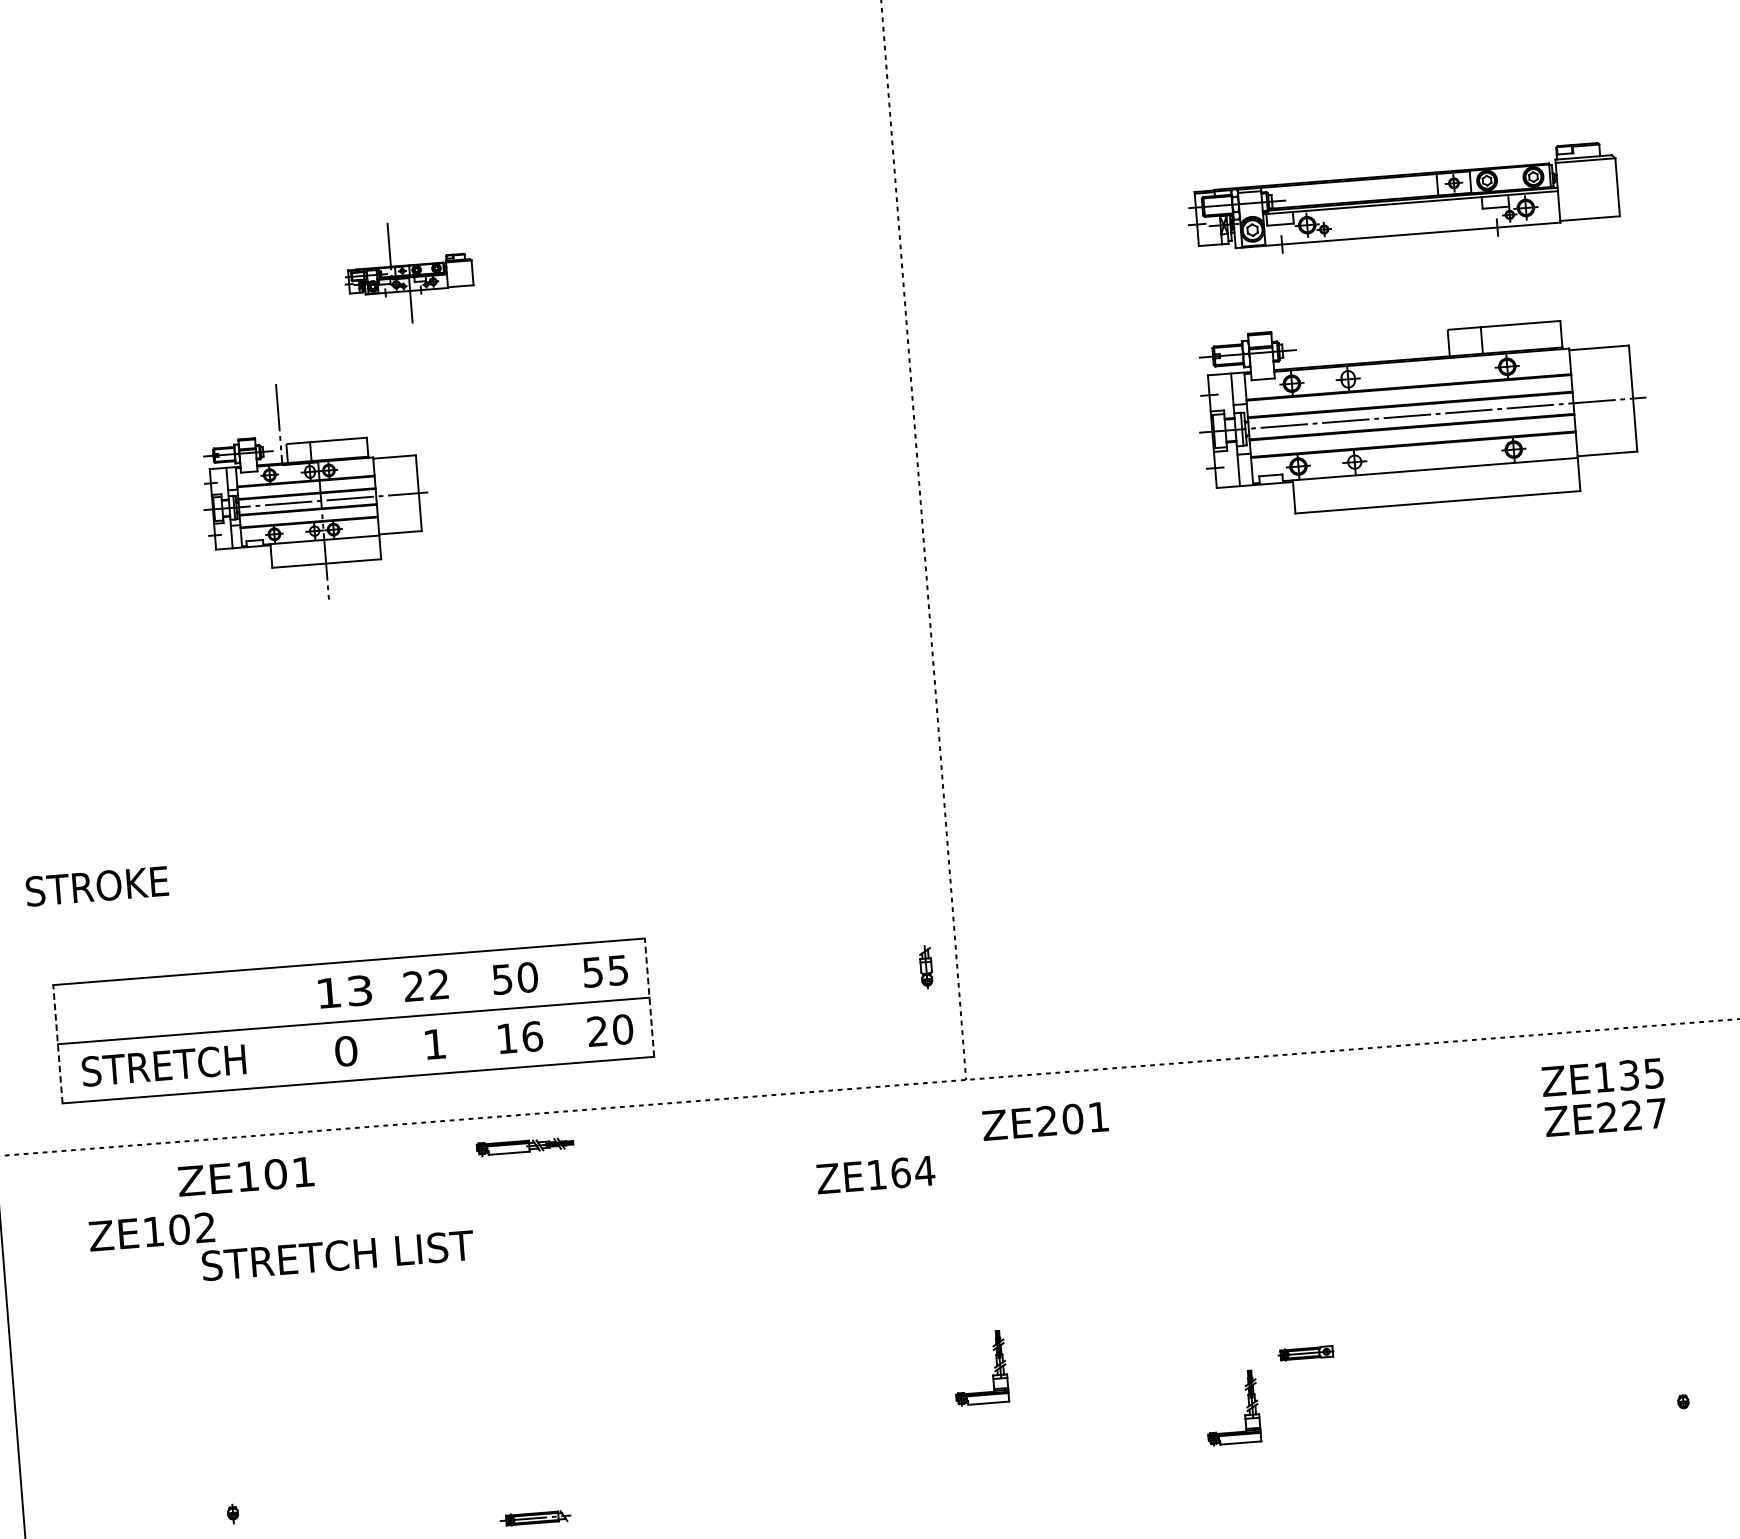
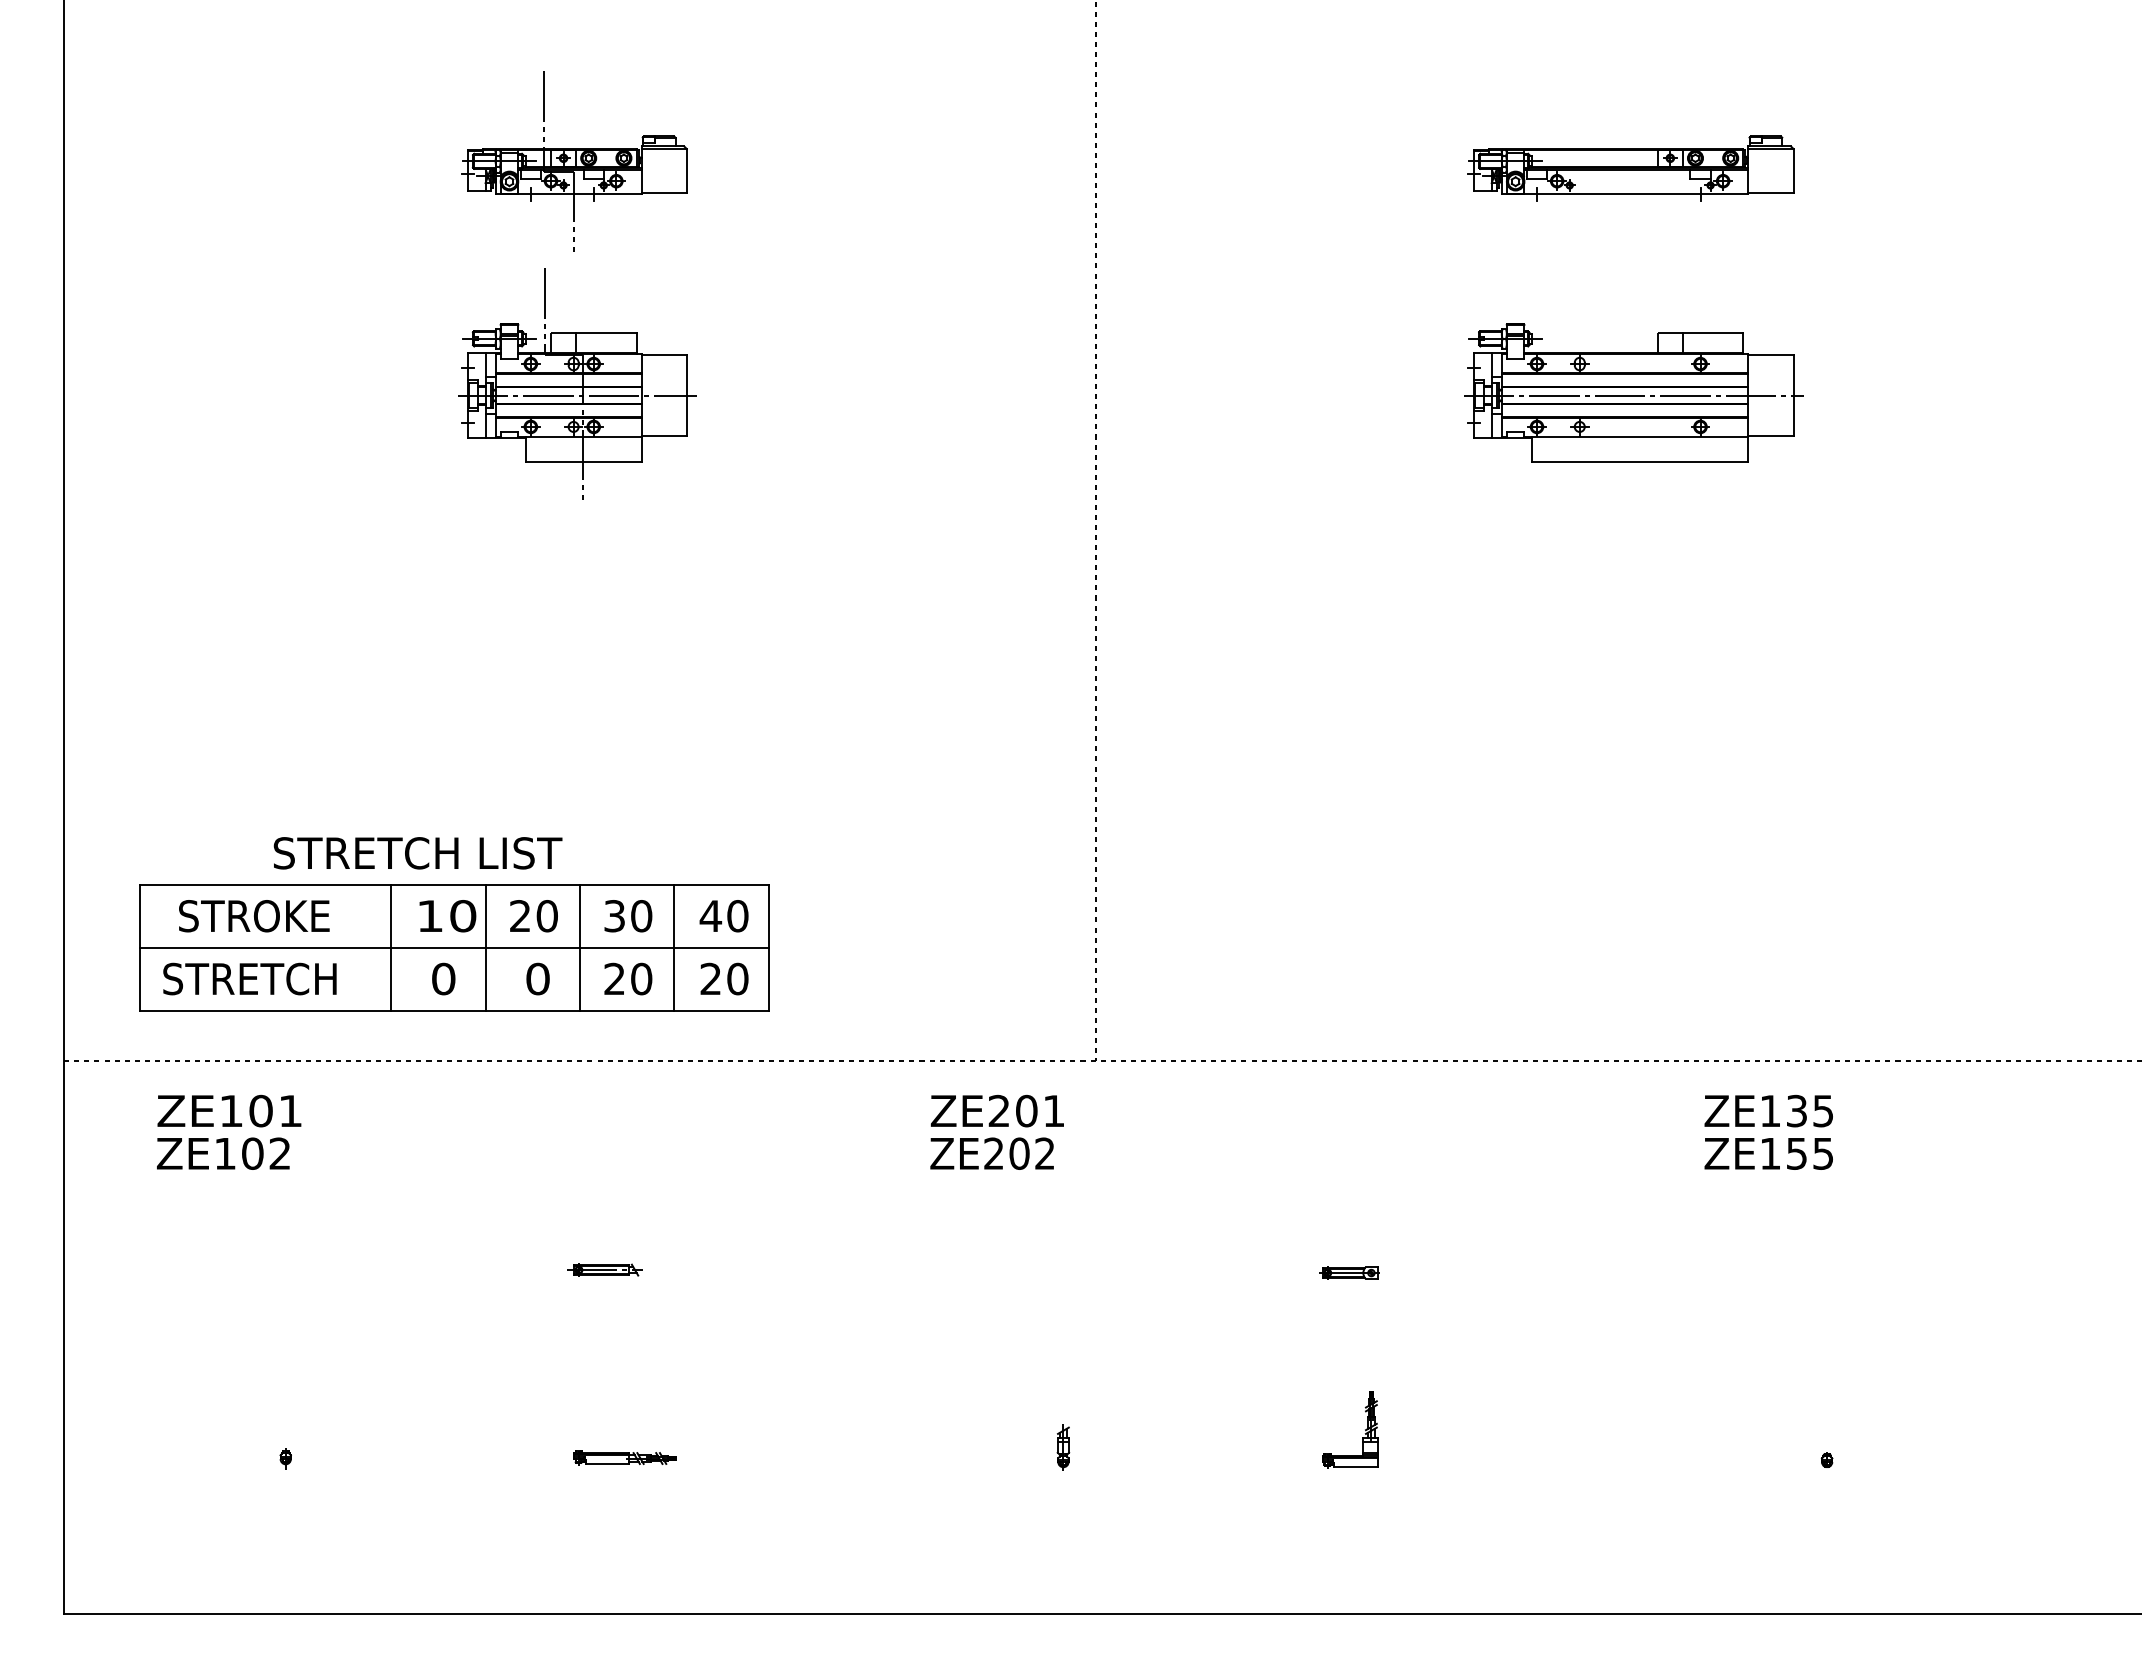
part: (1402, 200) -> (1630, 168), size x0.71
part: (408, 272) -> (574, 161), size x1.67
part: (1422, 411) -> (1633, 392), size x0.71
part: (315, 489) -> (577, 383), moved
text: (97, 886) -> (254, 916), moved
part: (926, 967) -> (1063, 1447), moved
text: (604, 971) -> (723, 916), 55 -> 40
text: (502, 978) -> (614, 915), 50 -> 30
text: (438, 984) -> (546, 916), 22 -> 20
text: (360, 990) -> (463, 916), 13 -> 10
line: (649, 997) -> (768, 947), dashed -> solid
line: (561, 1004) -> (674, 947), added
line: (471, 1011) -> (579, 947), added
line: (383, 1018) -> (485, 947), added
line: (294, 1025) -> (391, 947), added
text: (520, 1037) -> (628, 978), 16 -> 20
text: (434, 1043) -> (537, 978), 1 -> 0
line: (57, 1044) -> (139, 947), dashed -> solid
text: (1631, 1115) -> (1796, 1153), ZE227 -> ZE155
text: (1044, 1120) -> (996, 1110), moved
part: (524, 1145) -> (624, 1457), moved
text: (900, 1172) -> (1019, 1153), ZE164 -> ZE202
text: (246, 1176) -> (229, 1110), moved
text: (337, 1255) -> (417, 853), moved
part: (1305, 1352) -> (1349, 1272), moved
part: (992, 1374) -> (1099, 1374), removed
part: (535, 1517) -> (604, 1269), moved

